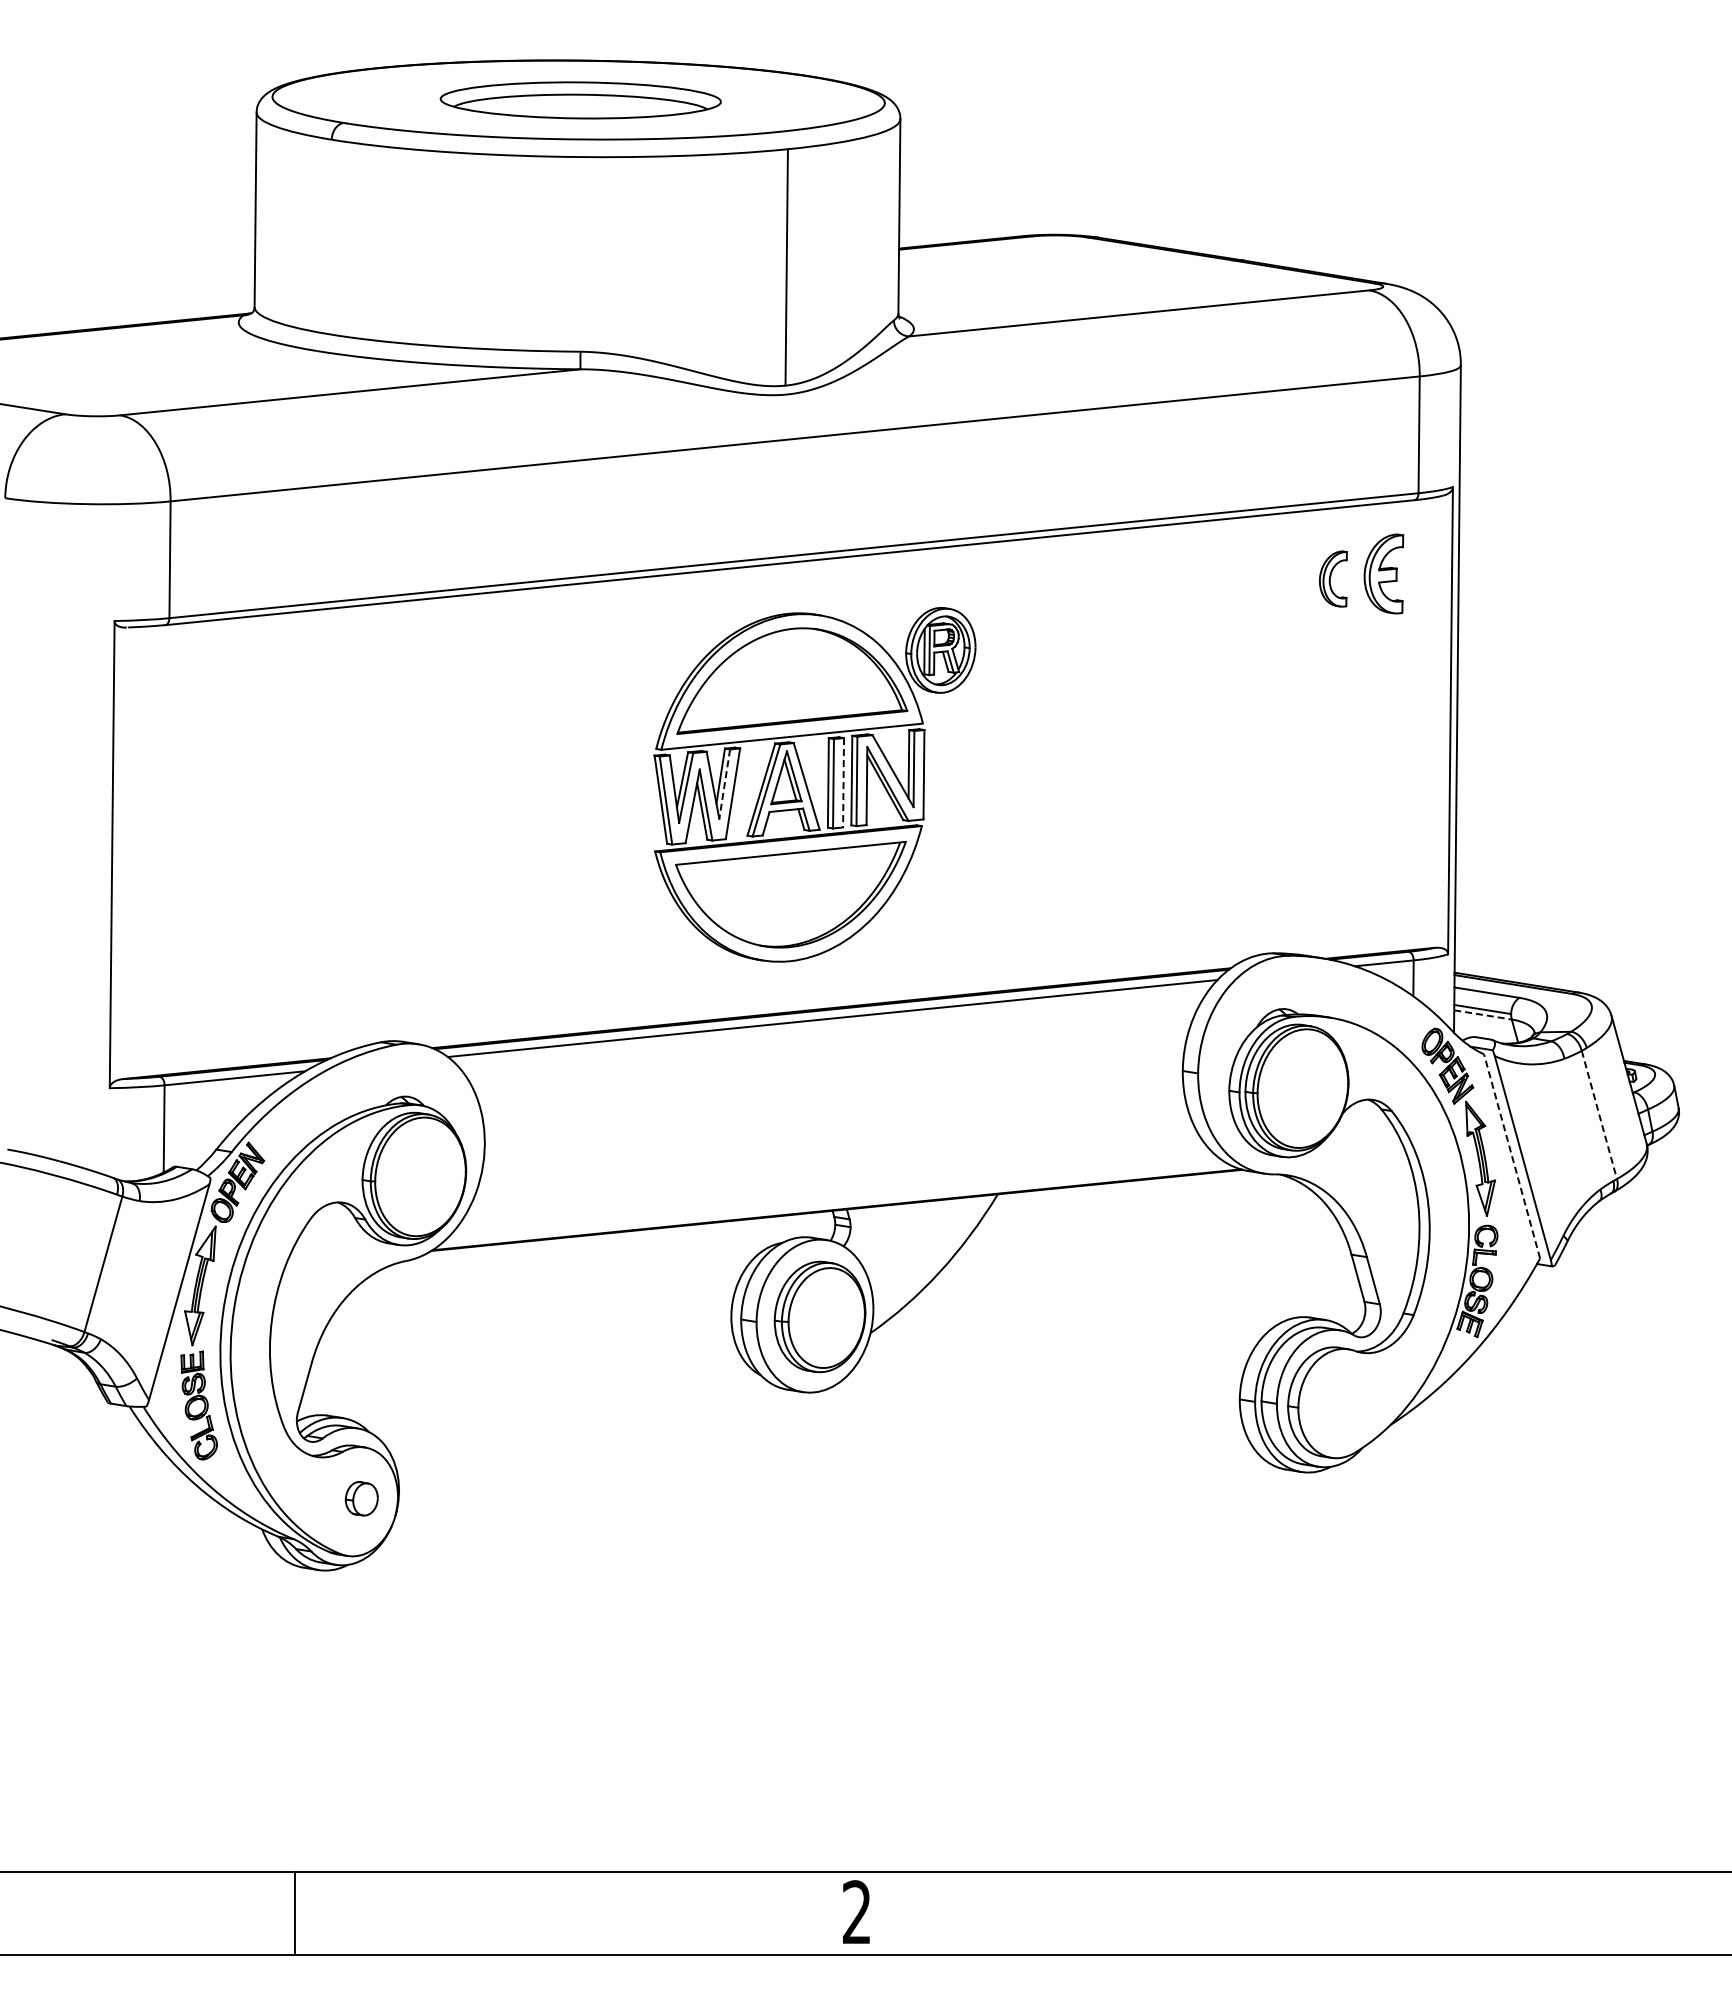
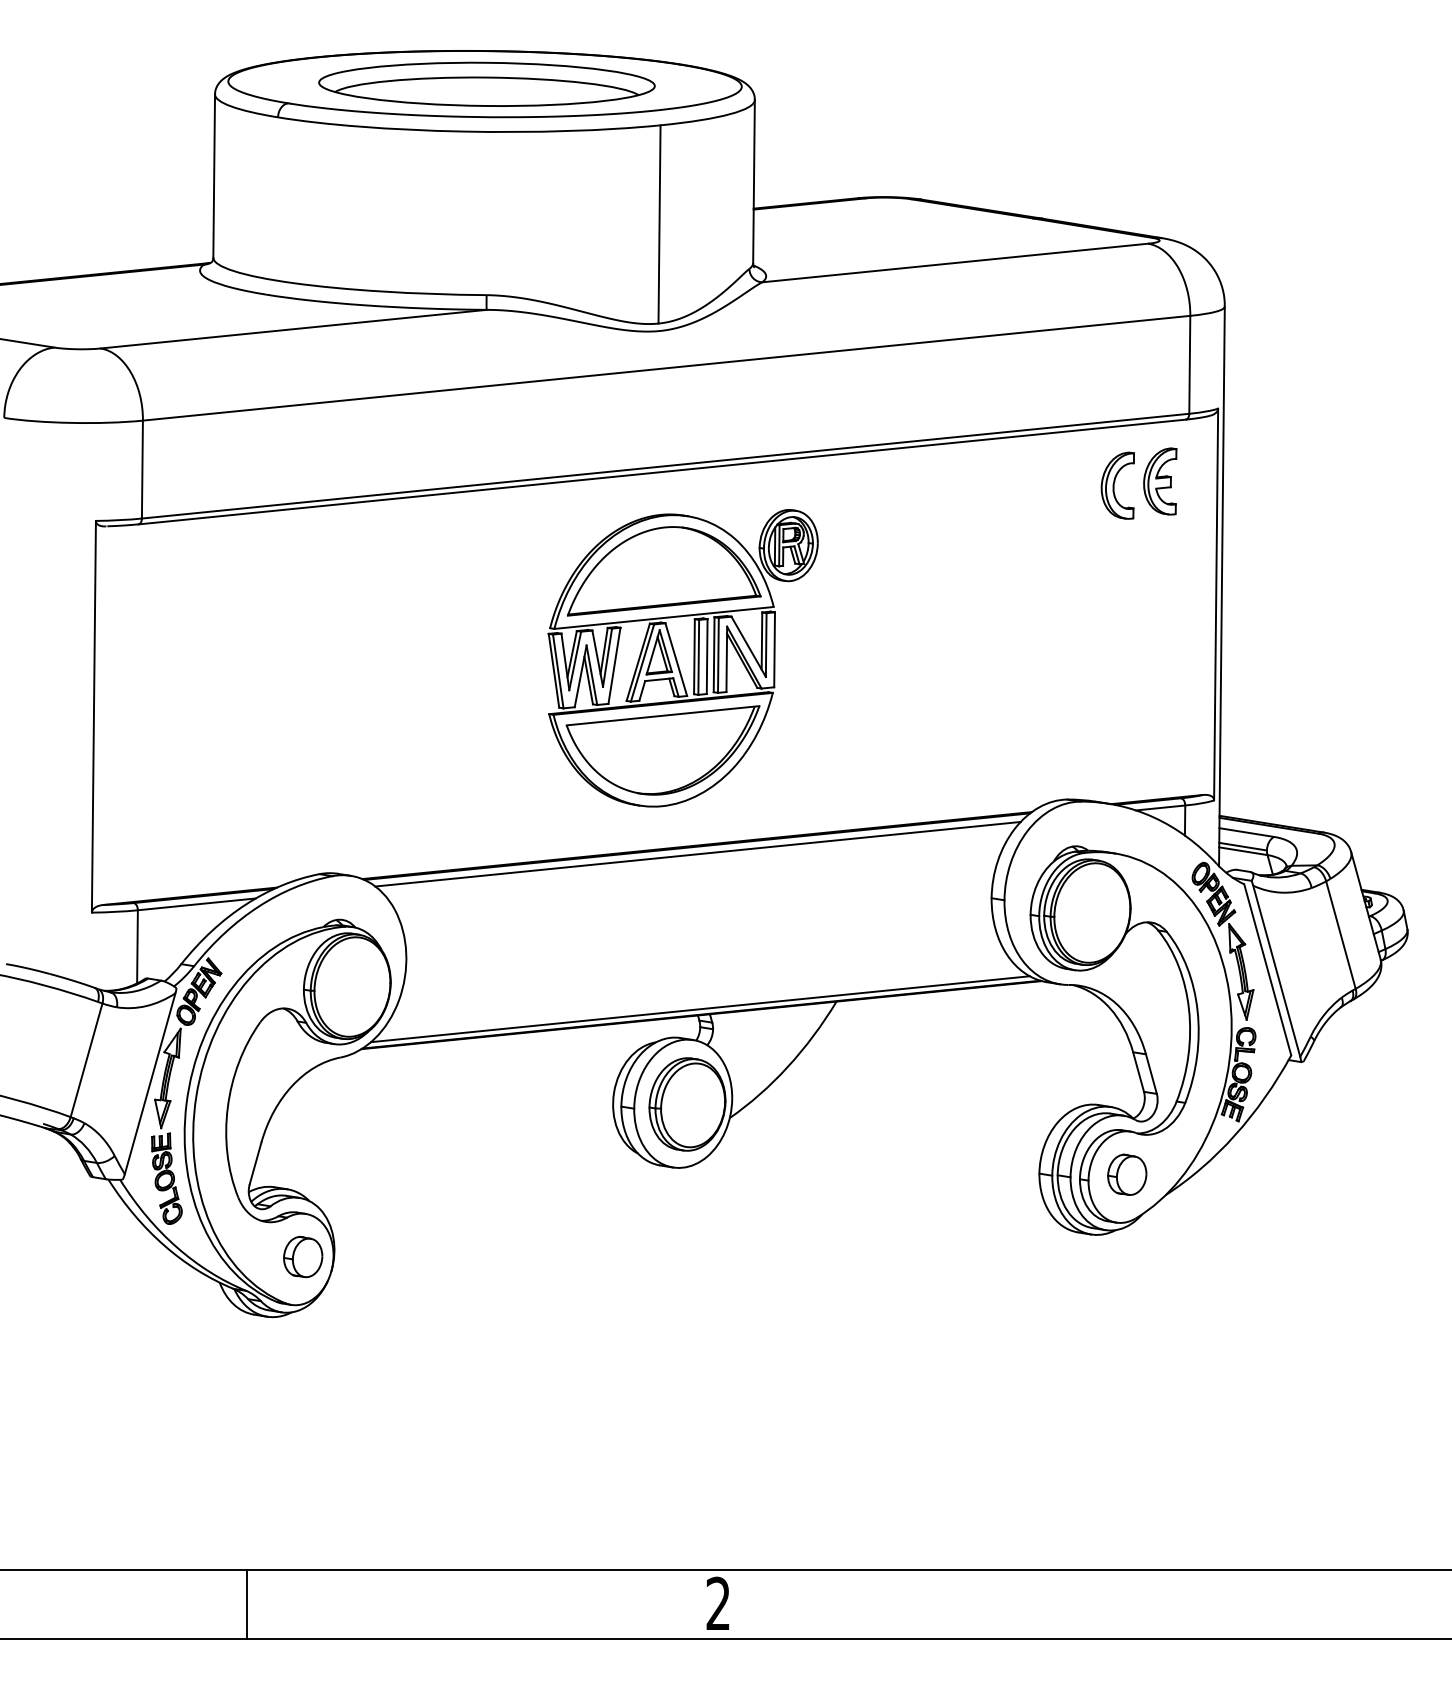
part: (580, 100) -> (486, 84), size x1.43
part: (1333, 578) -> (1117, 485), size x1.43
line: (843, 782) -> (707, 656), dashed -> solid
line: (724, 784) -> (607, 658), dashed -> solid
line: (1483, 1015) -> (1243, 851), dashed -> solid
line: (1599, 1115) -> (1341, 935), dashed -> solid
line: (1512, 1156) -> (1268, 969), dashed -> solid
line: (835, 1203) -> (700, 1009), added
part: (1344, 1400) -> (1127, 1174), added
part: (361, 1498) -> (302, 1256), size x1.43

